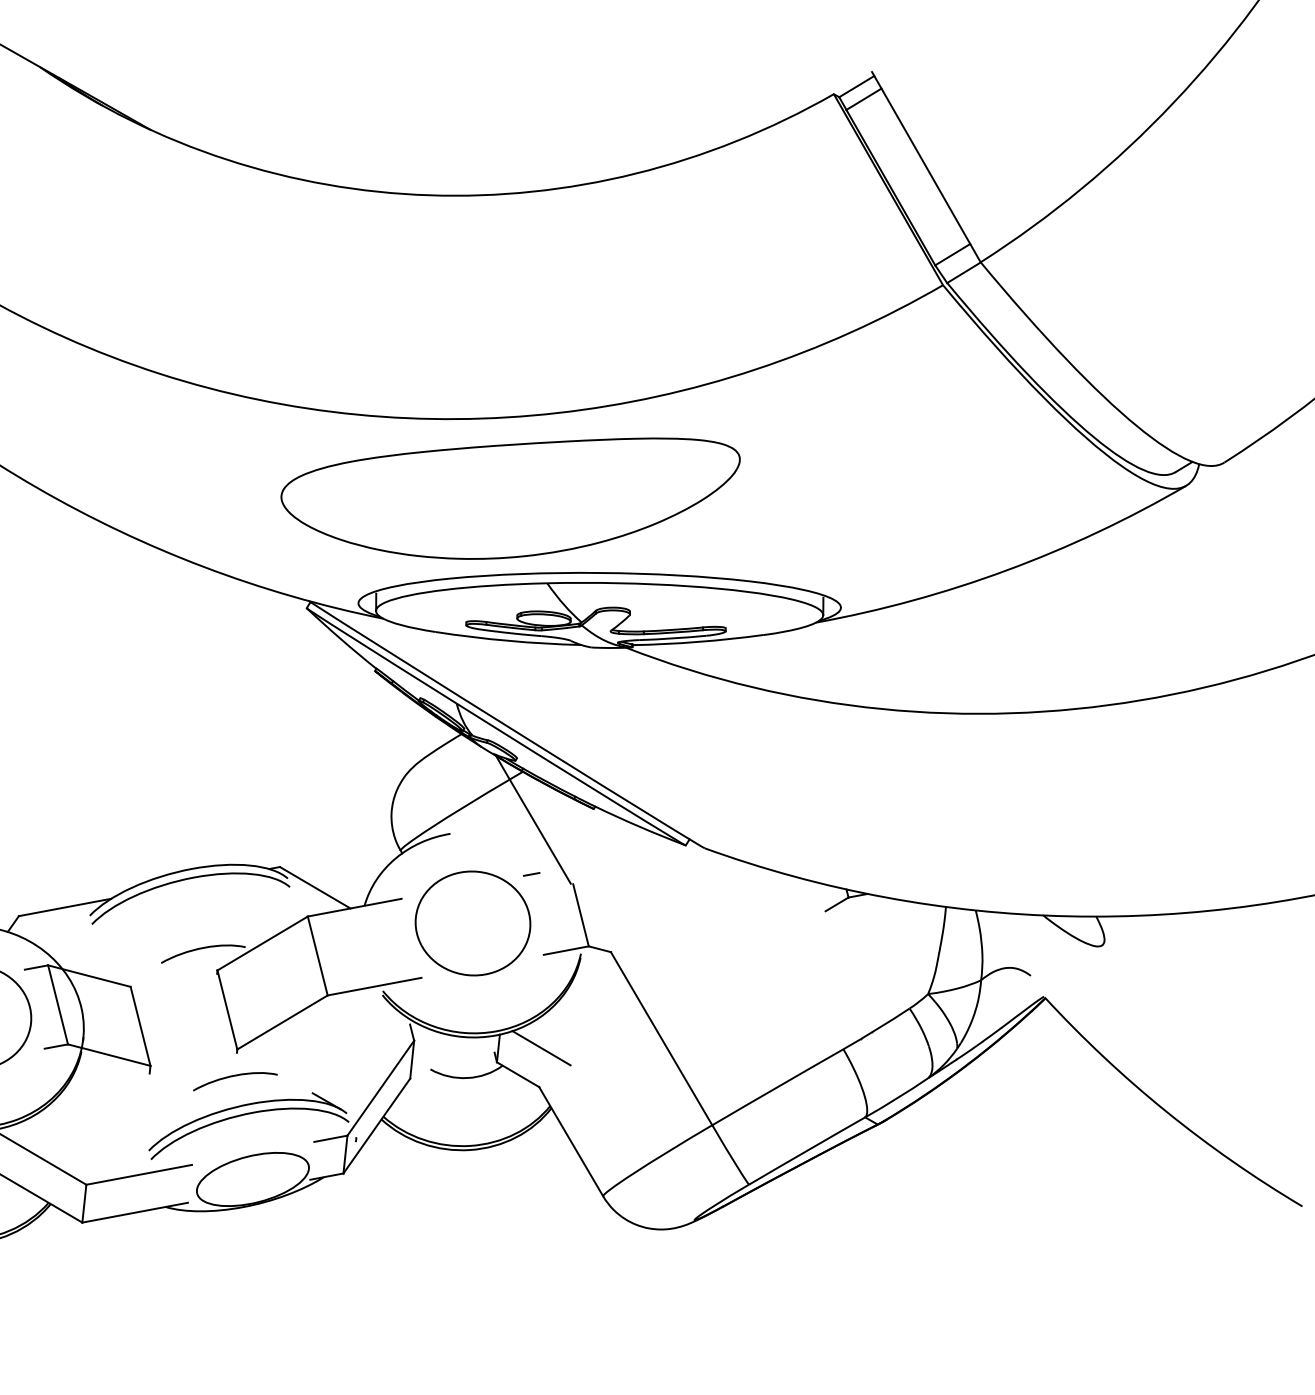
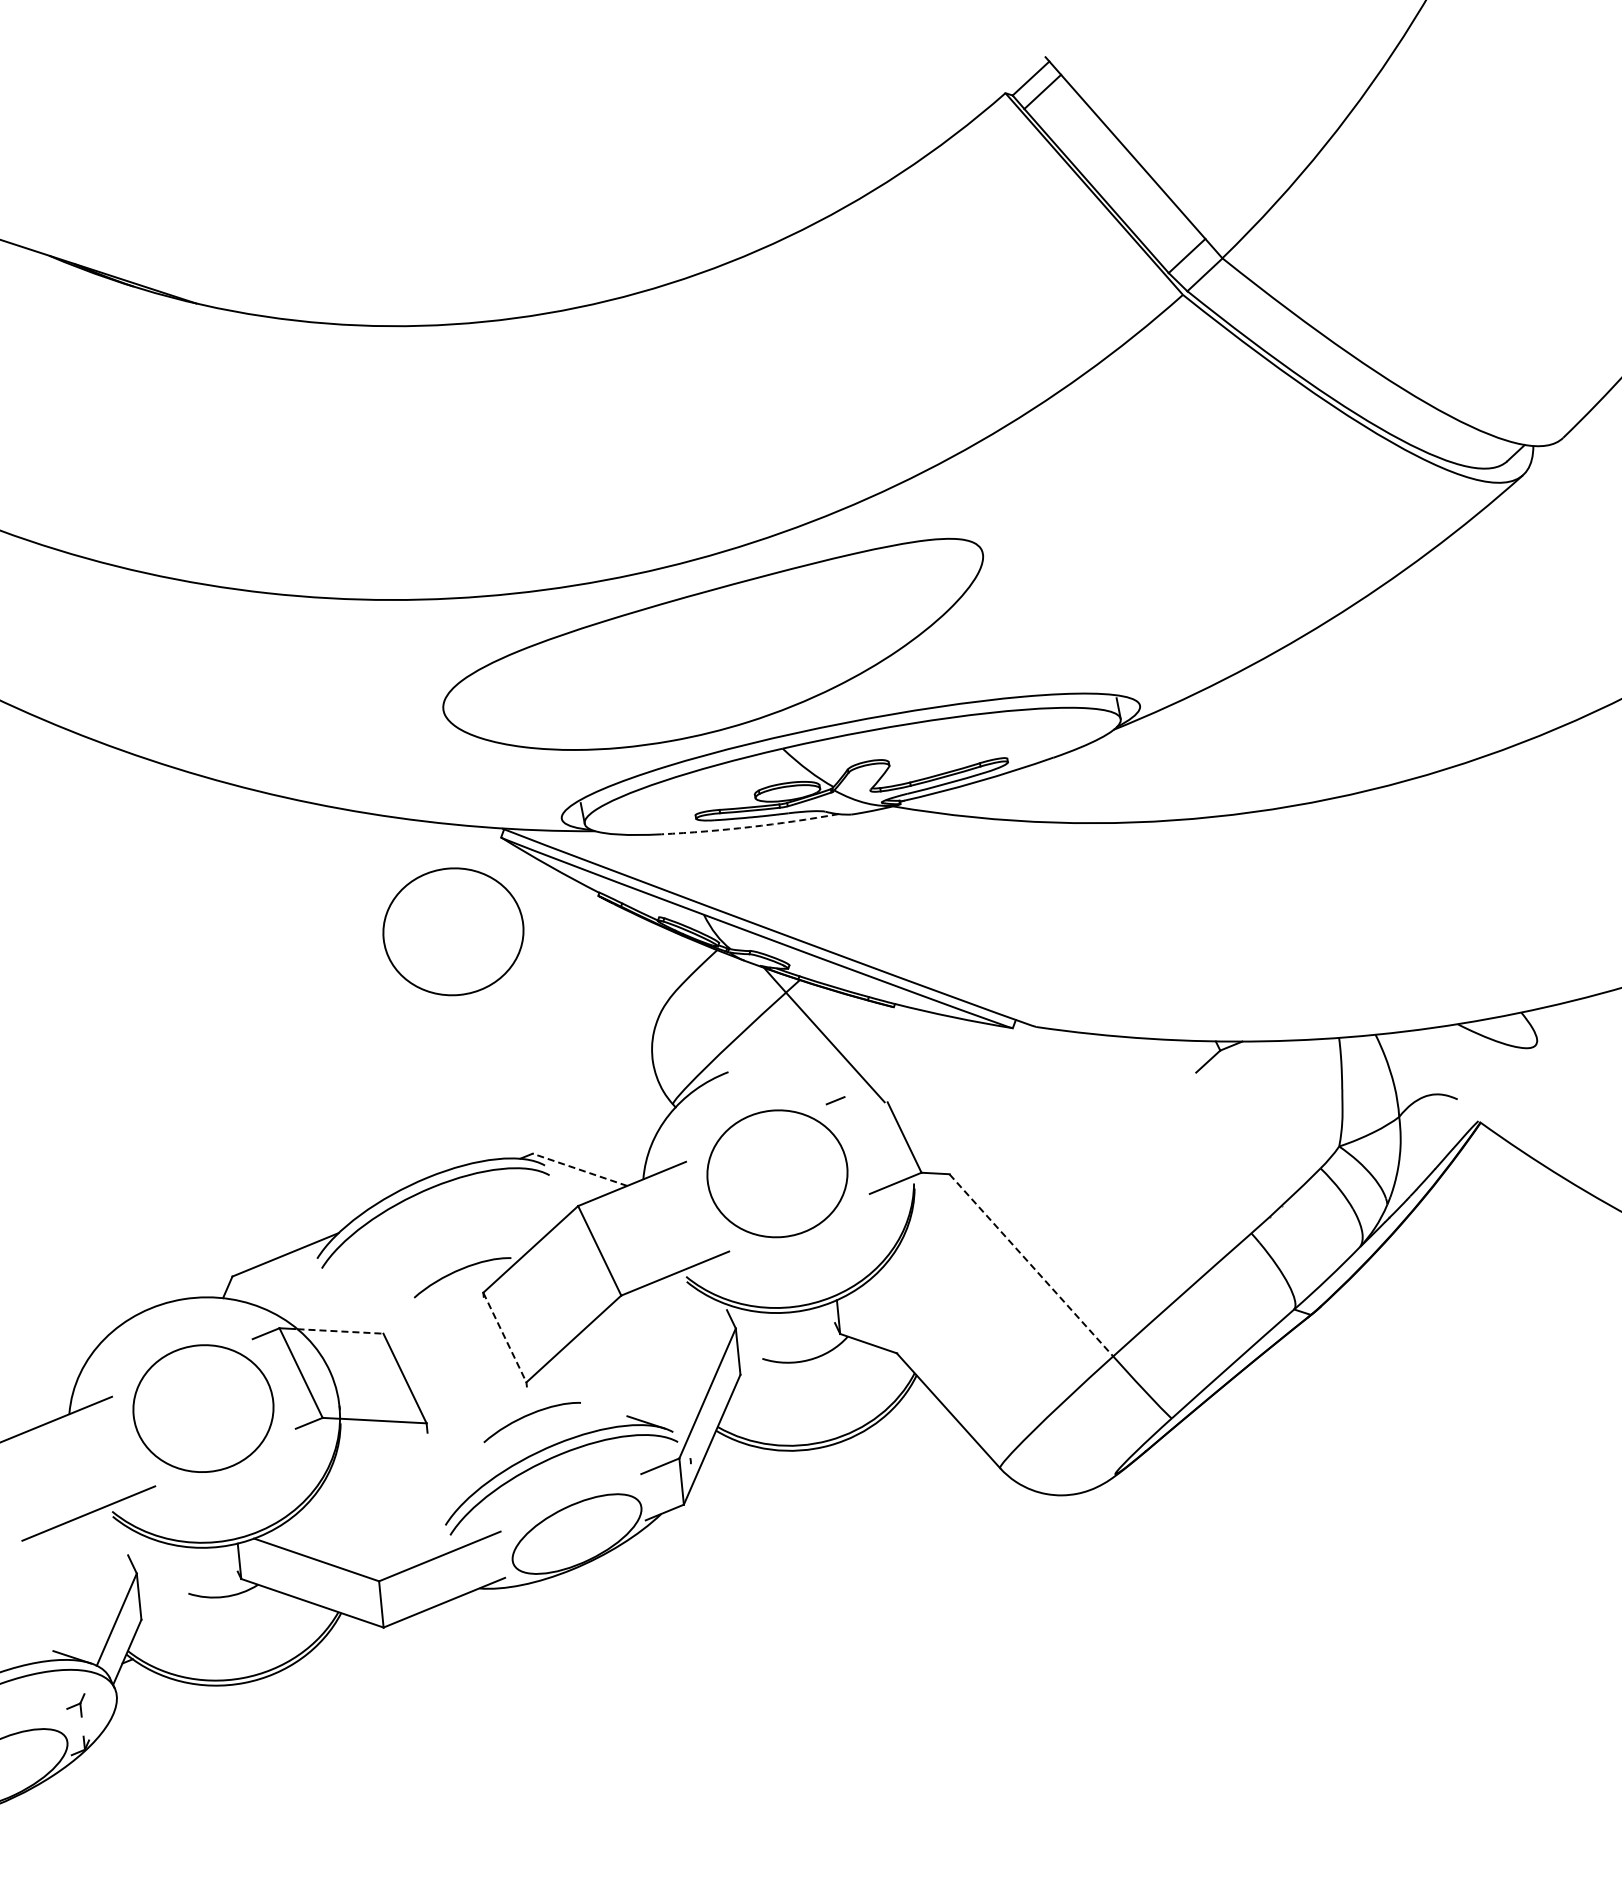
arc: (508, 641) -> (750, 827), solid -> dashed
part: (253, 675) -> (453, 931), added
line: (315, 887) -> (580, 1169), solid -> dashed
line: (96, 978) -> (340, 1331), solid -> dashed
line: (227, 1009) -> (504, 1337), solid -> dashed
line: (661, 1038) -> (1031, 1265), solid -> dashed
line: (542, 1047) -> (890, 1305), removed

